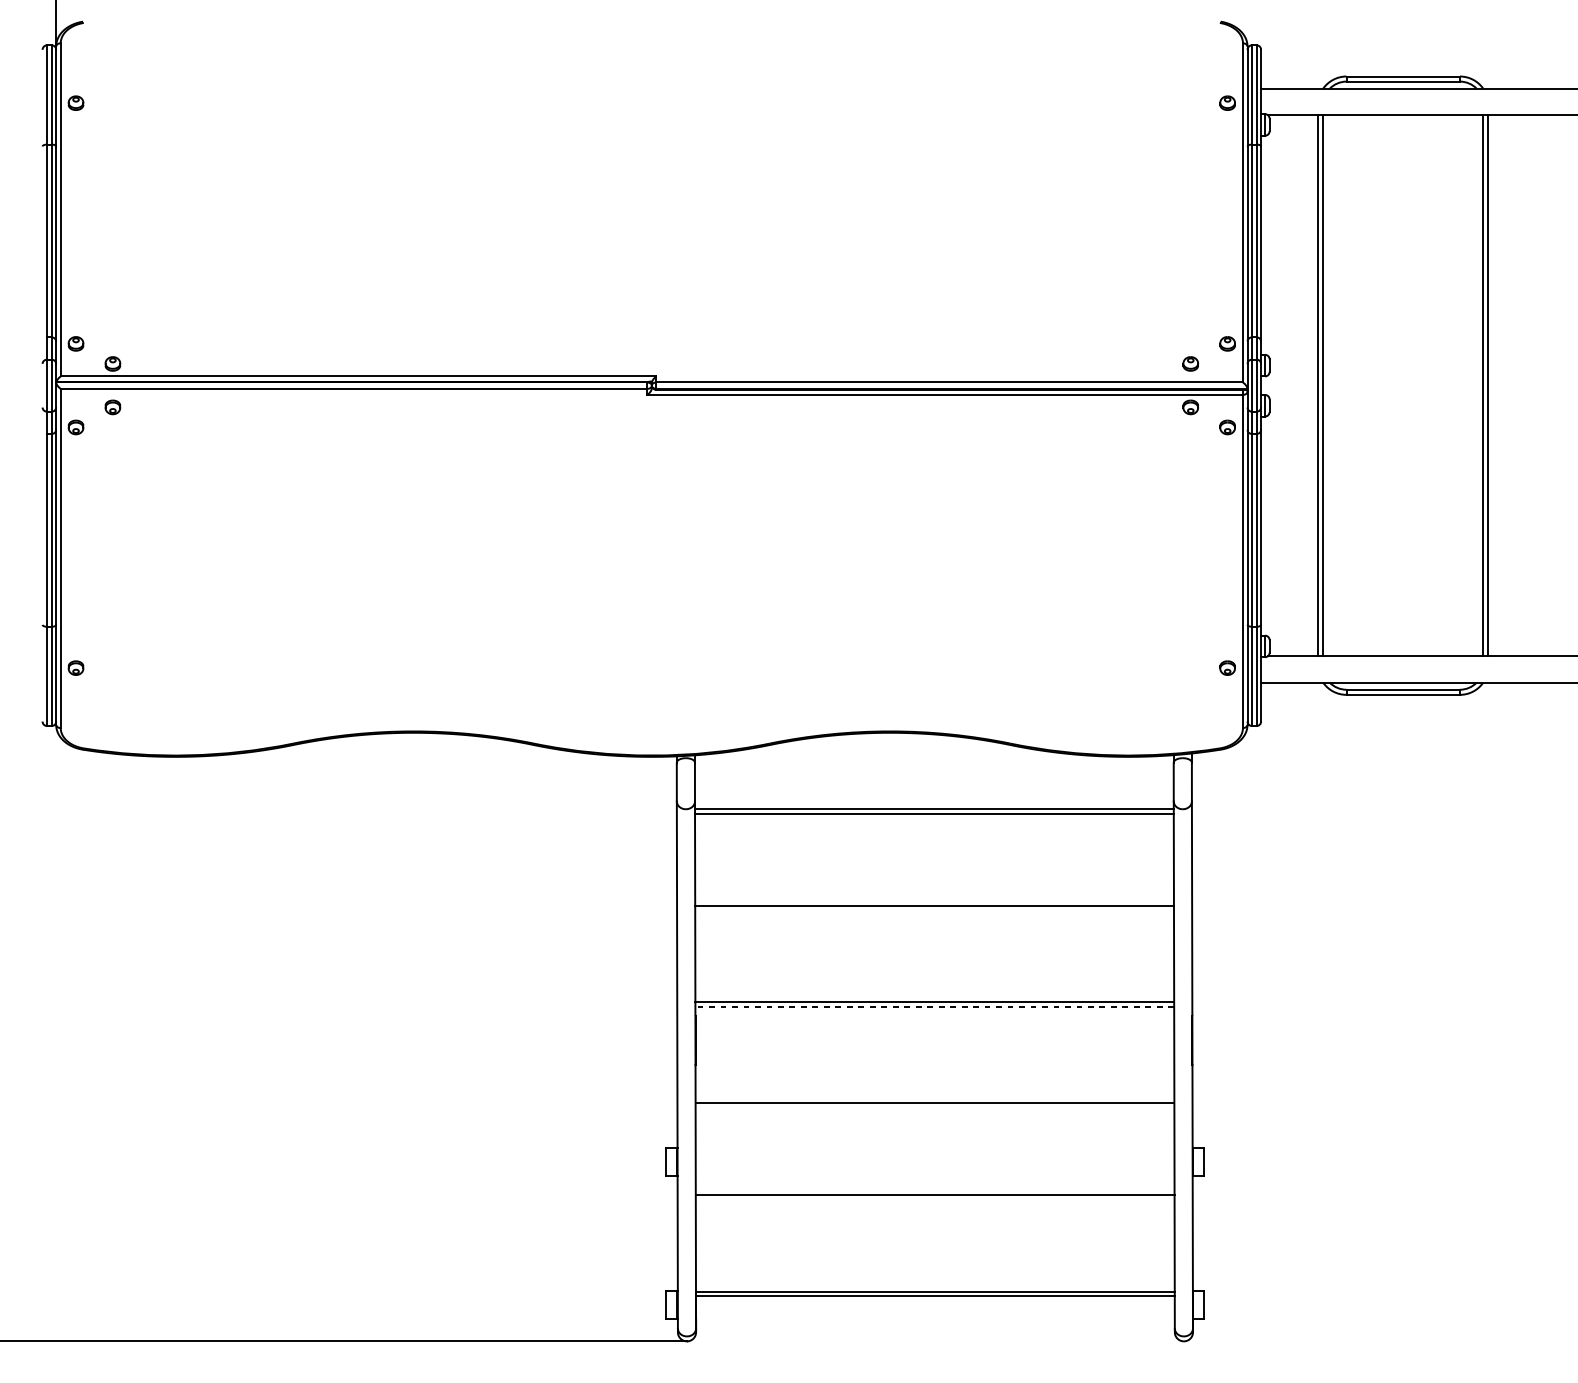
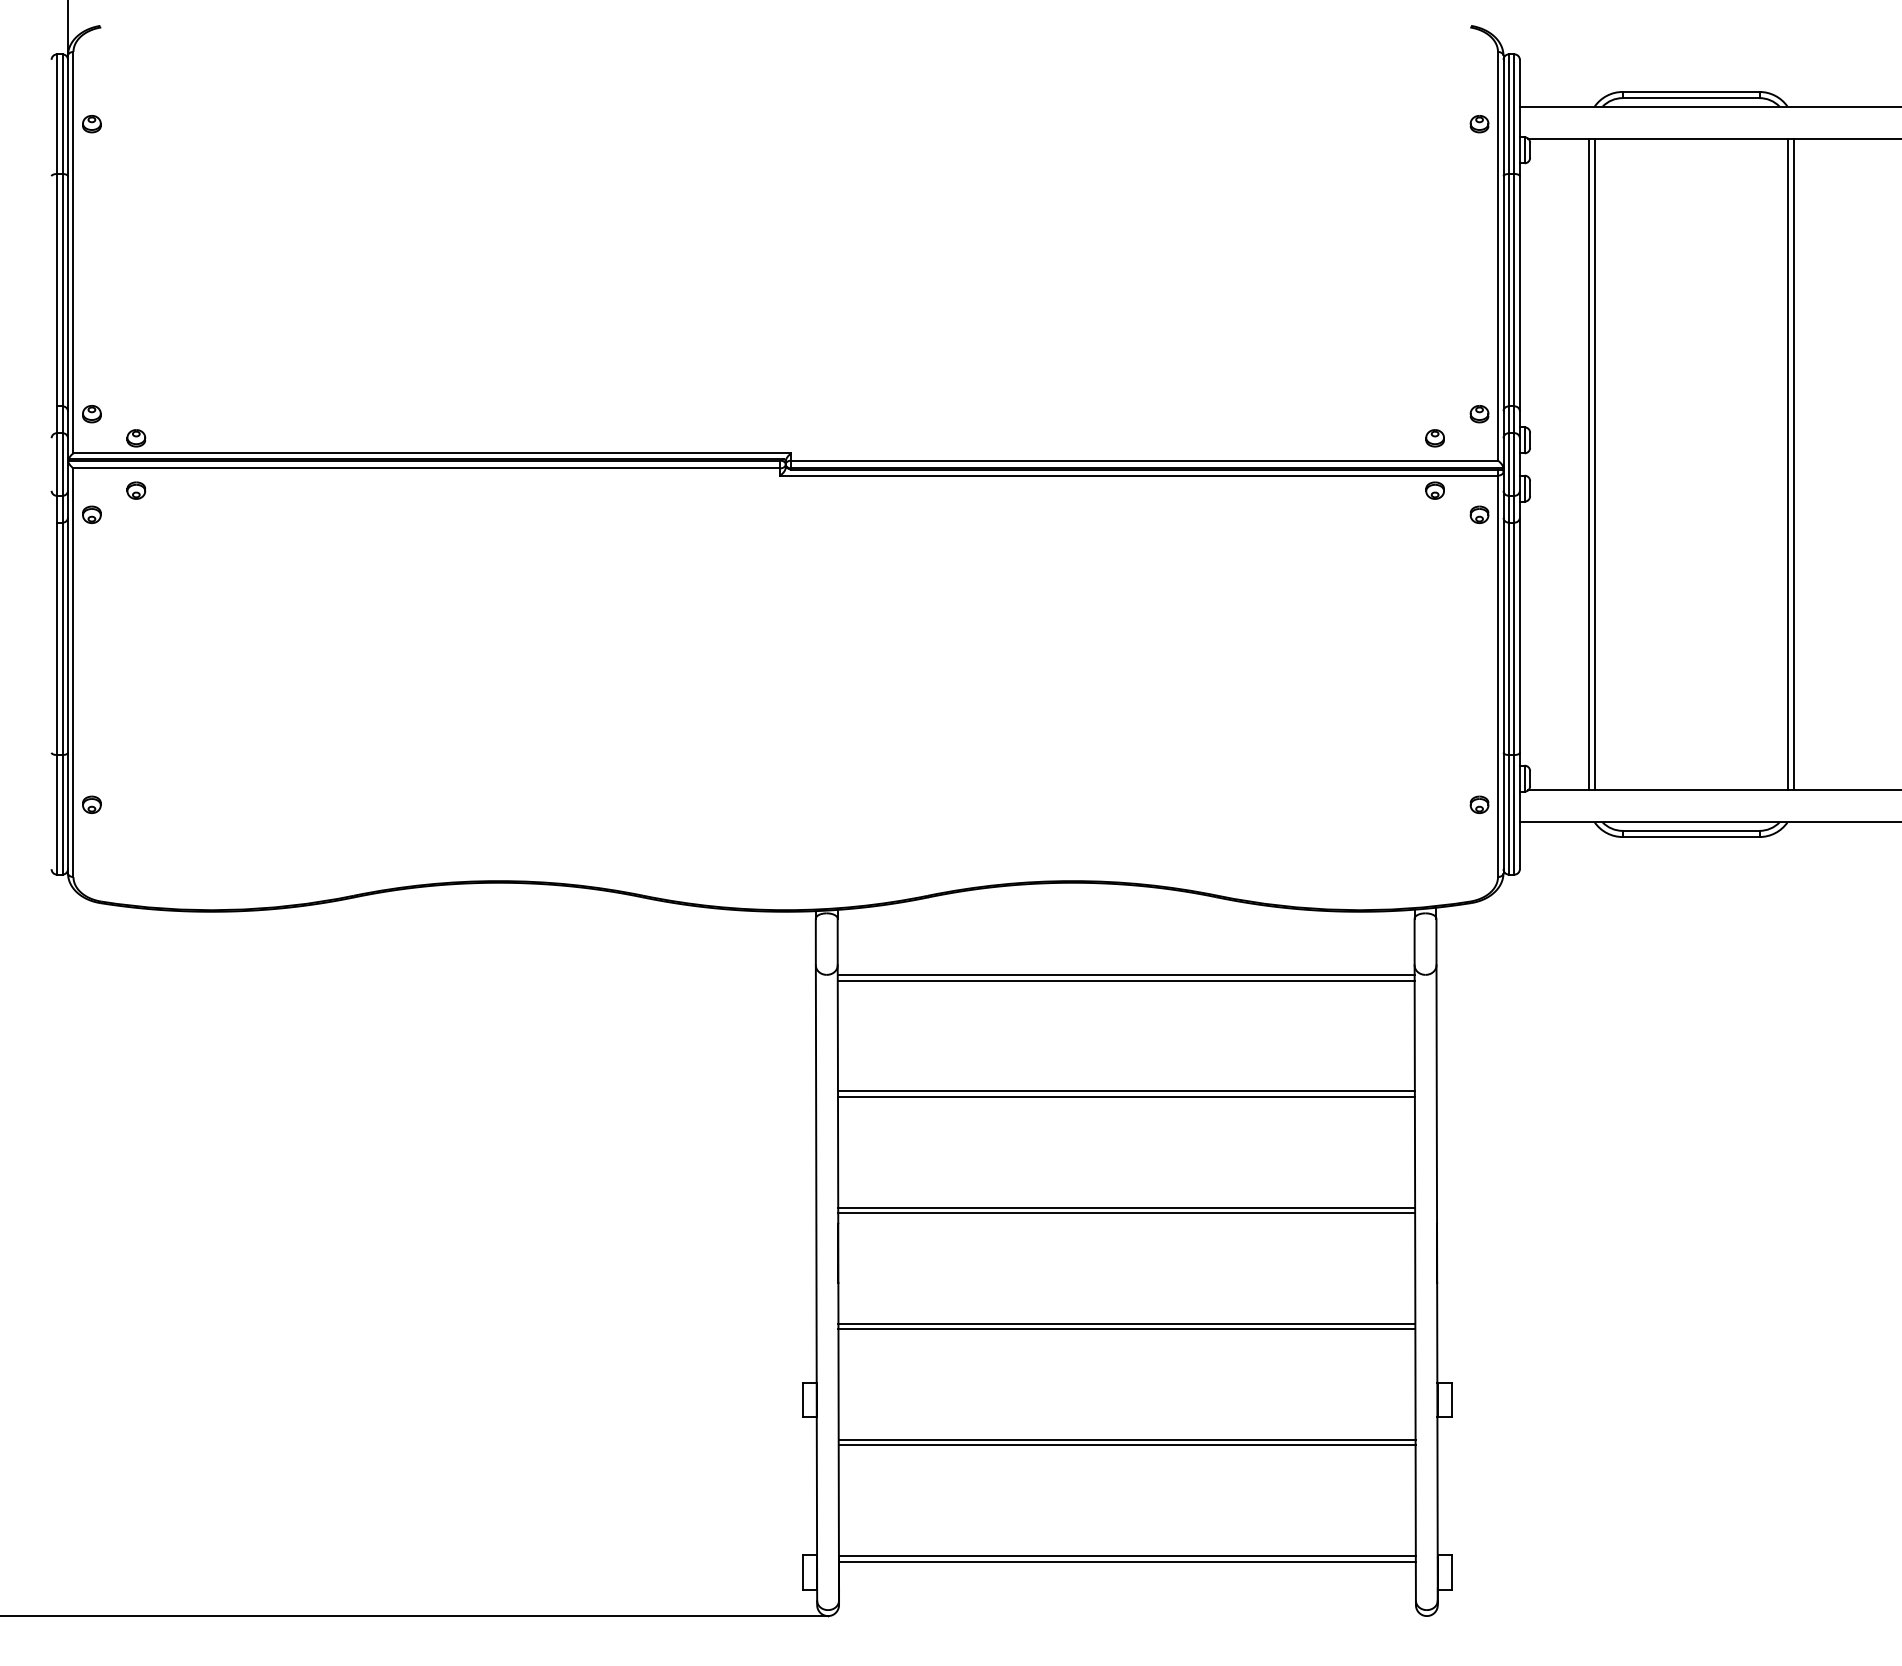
line: (934, 910) -> (1126, 1096), added
line: (934, 1007) -> (1126, 1213), dashed -> solid
line: (934, 1098) -> (1126, 1323), added
line: (934, 1199) -> (1126, 1445), added

